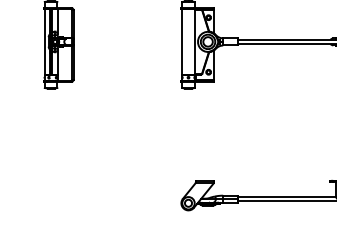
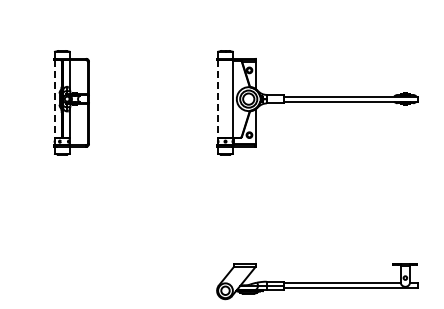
line: (44, 42) -> (54, 99), solid -> dashed
line: (181, 42) -> (217, 99), solid -> dashed

